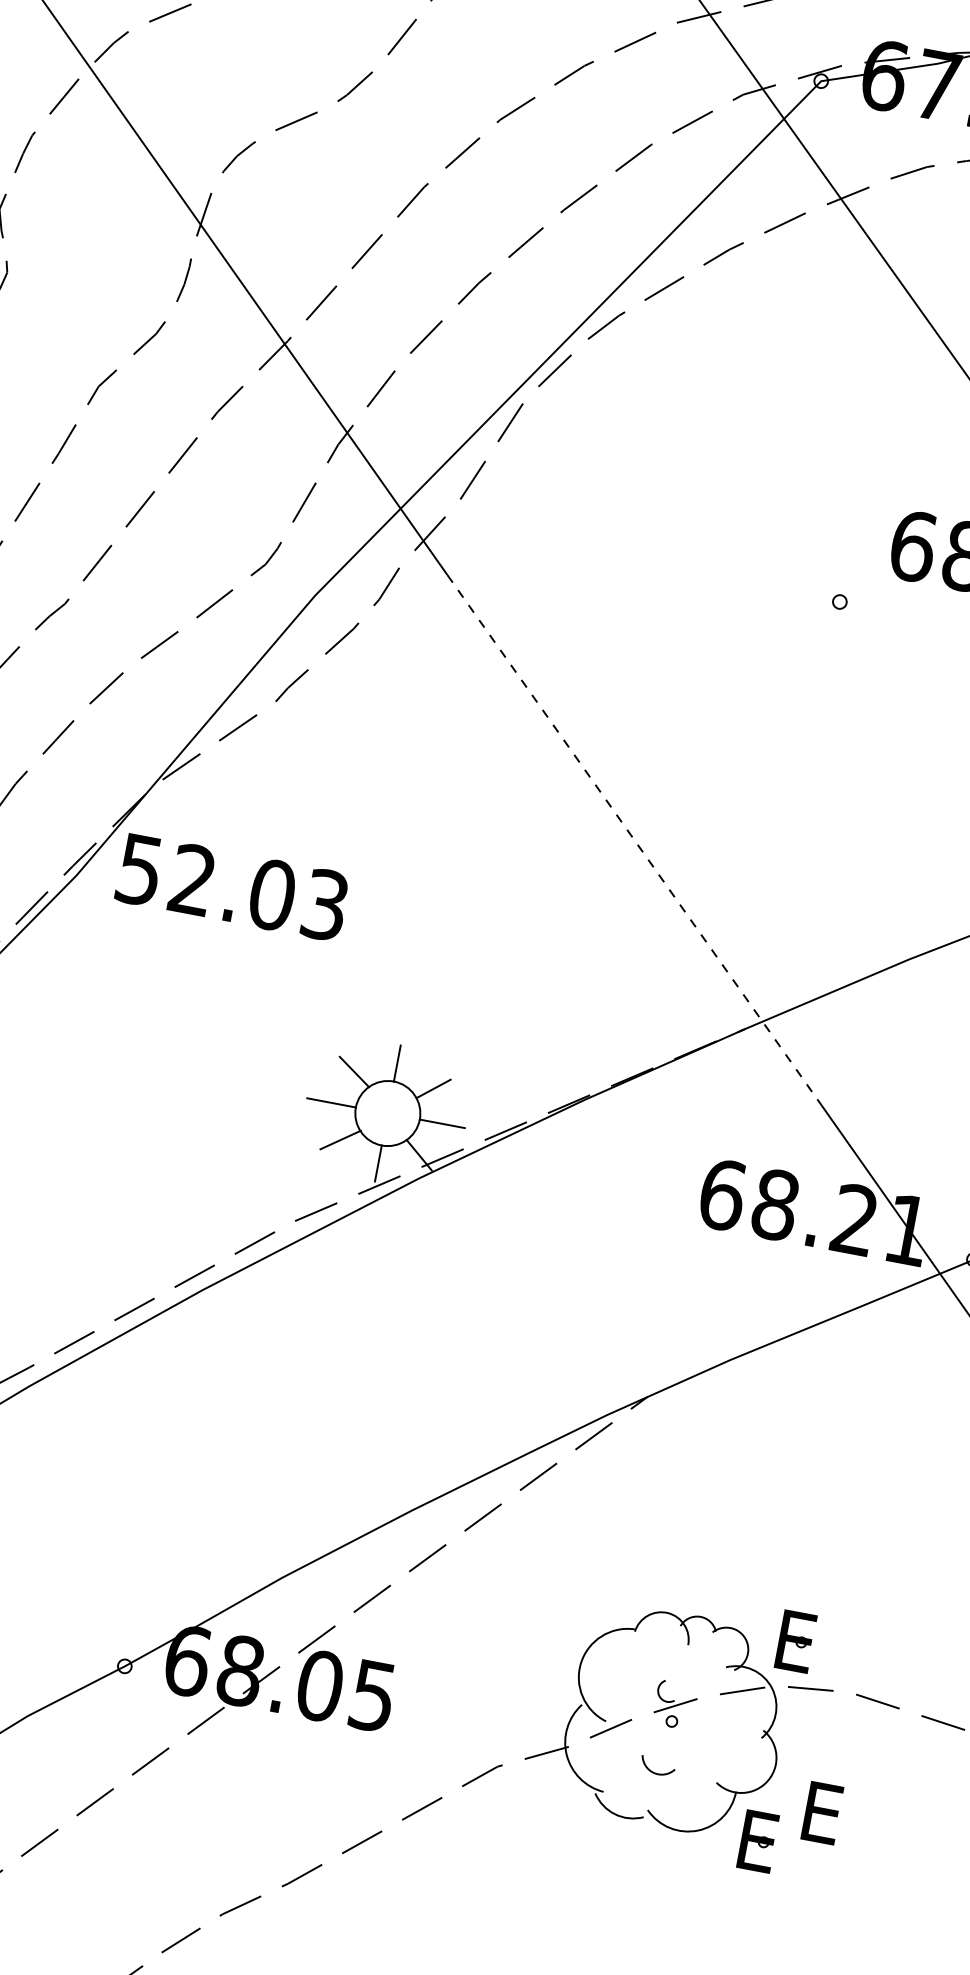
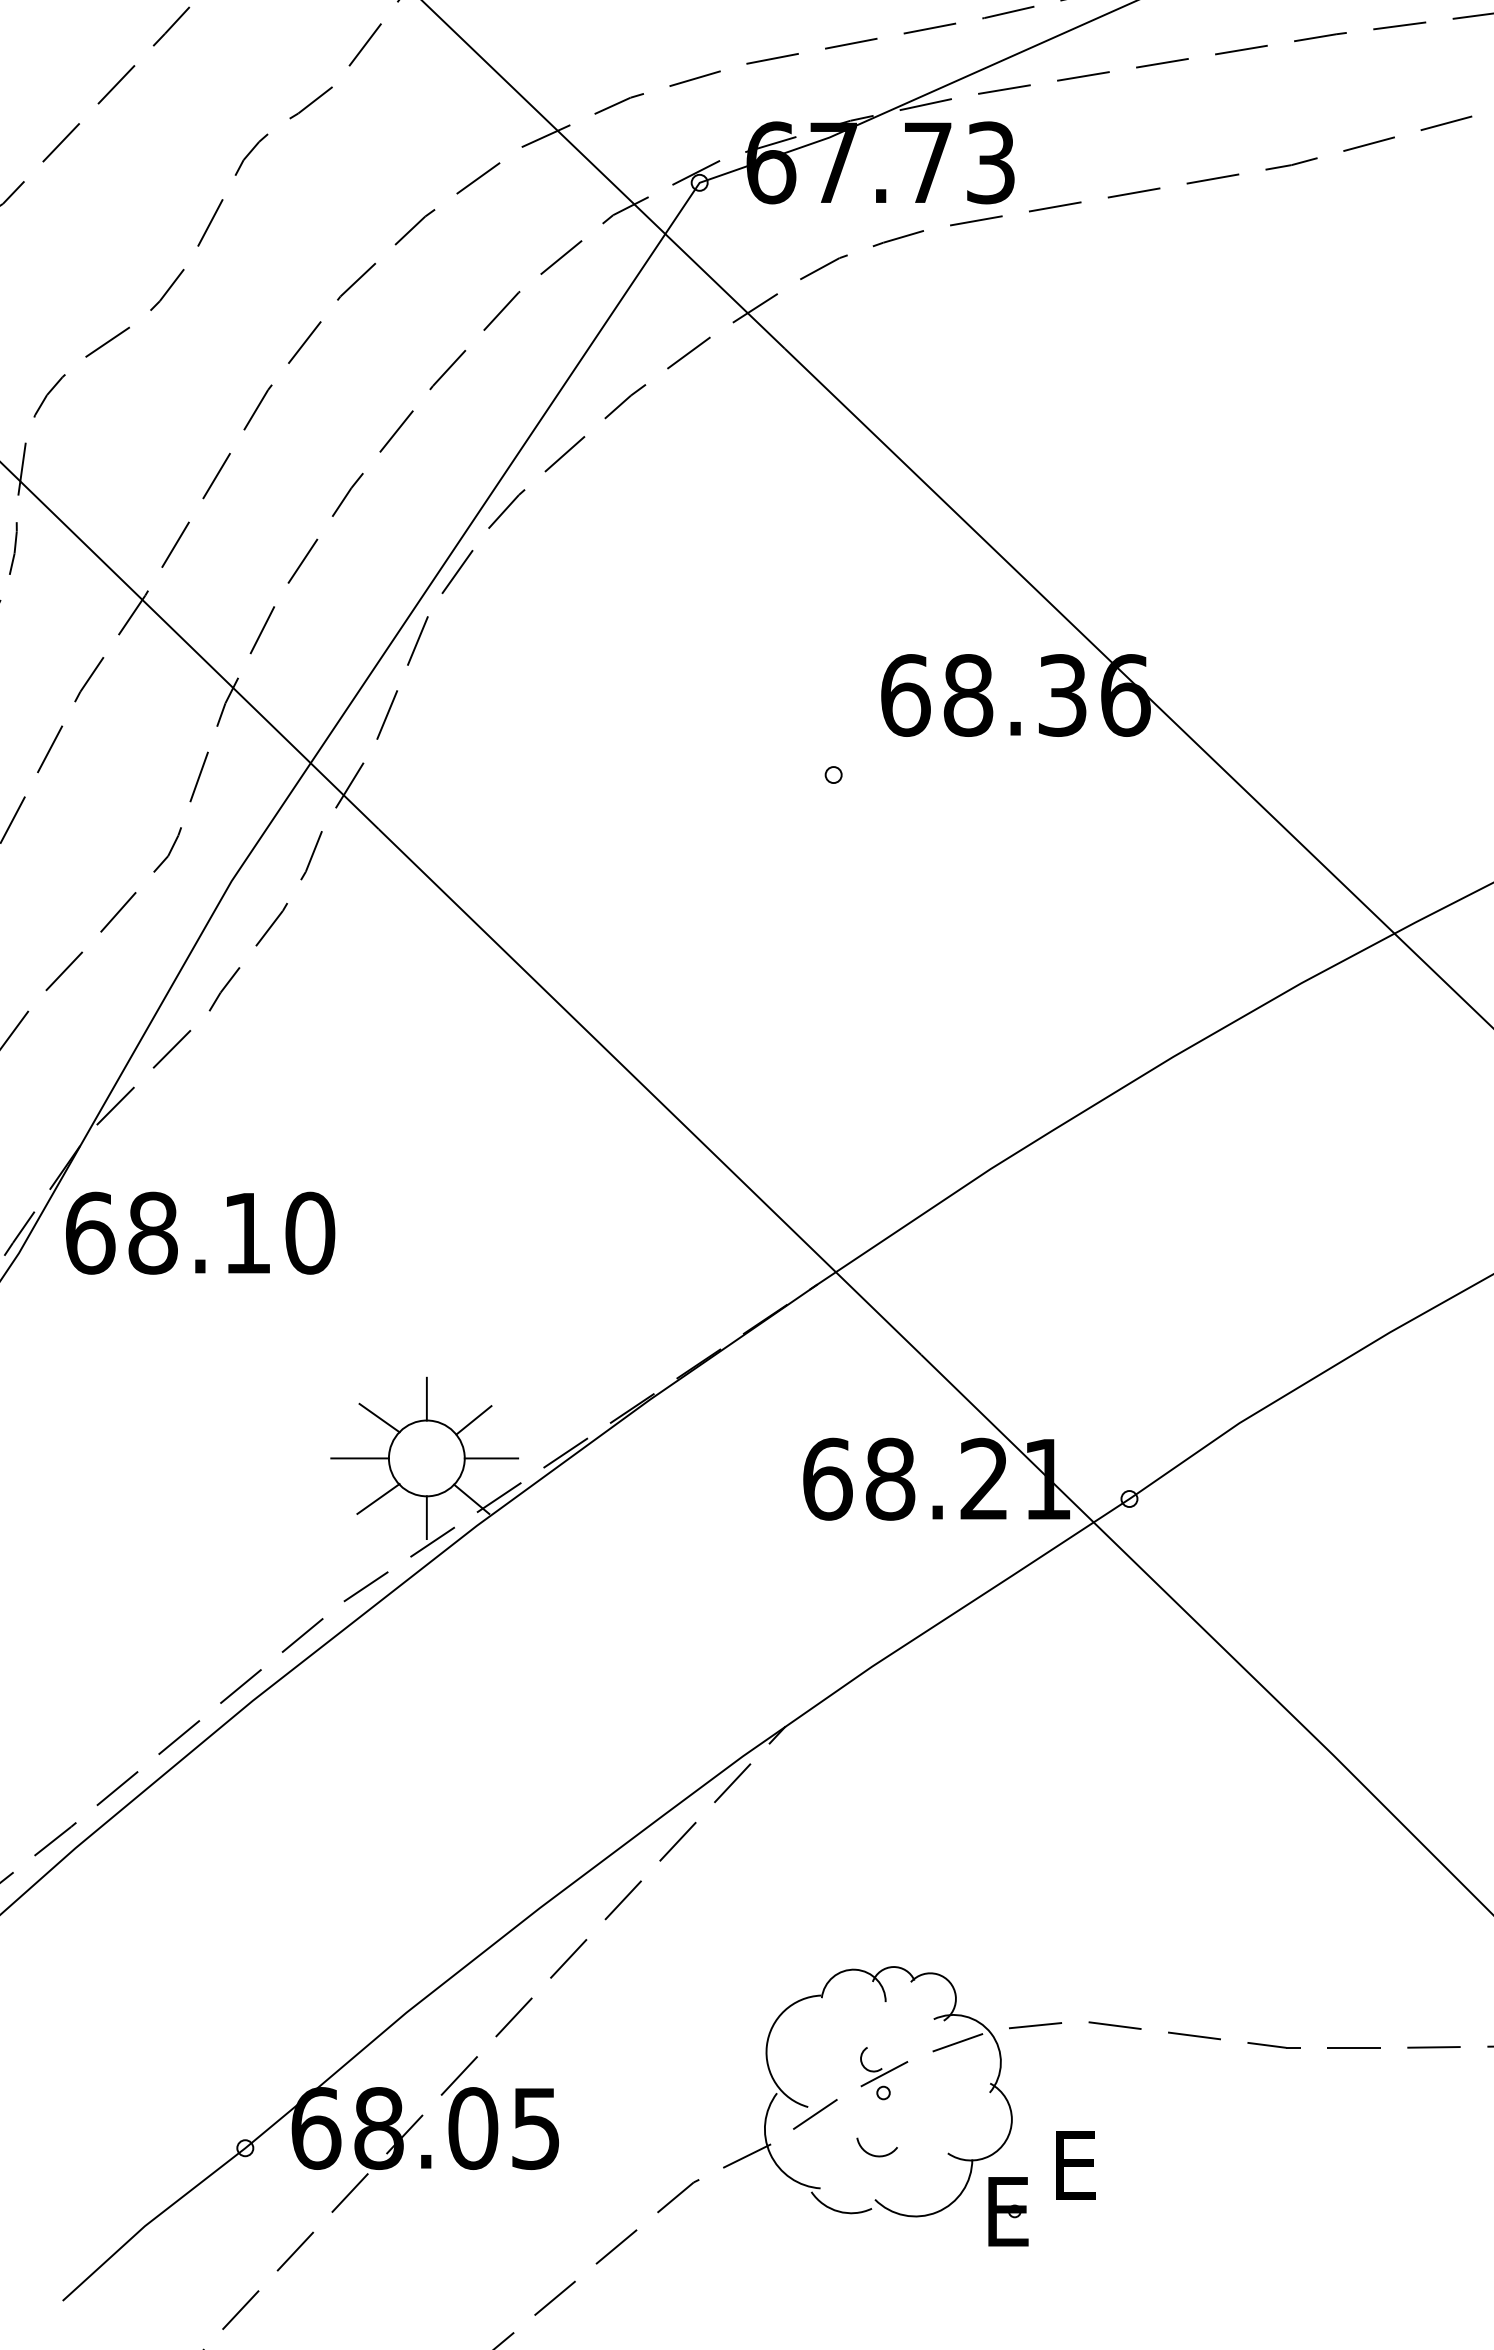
line: (633, 840) -> (649, 1092), dashed -> solid
text: (232, 886) -> (200, 1232), 52.03 -> 68.10
part: (796, 1641) -> (1008, 1974), removed

